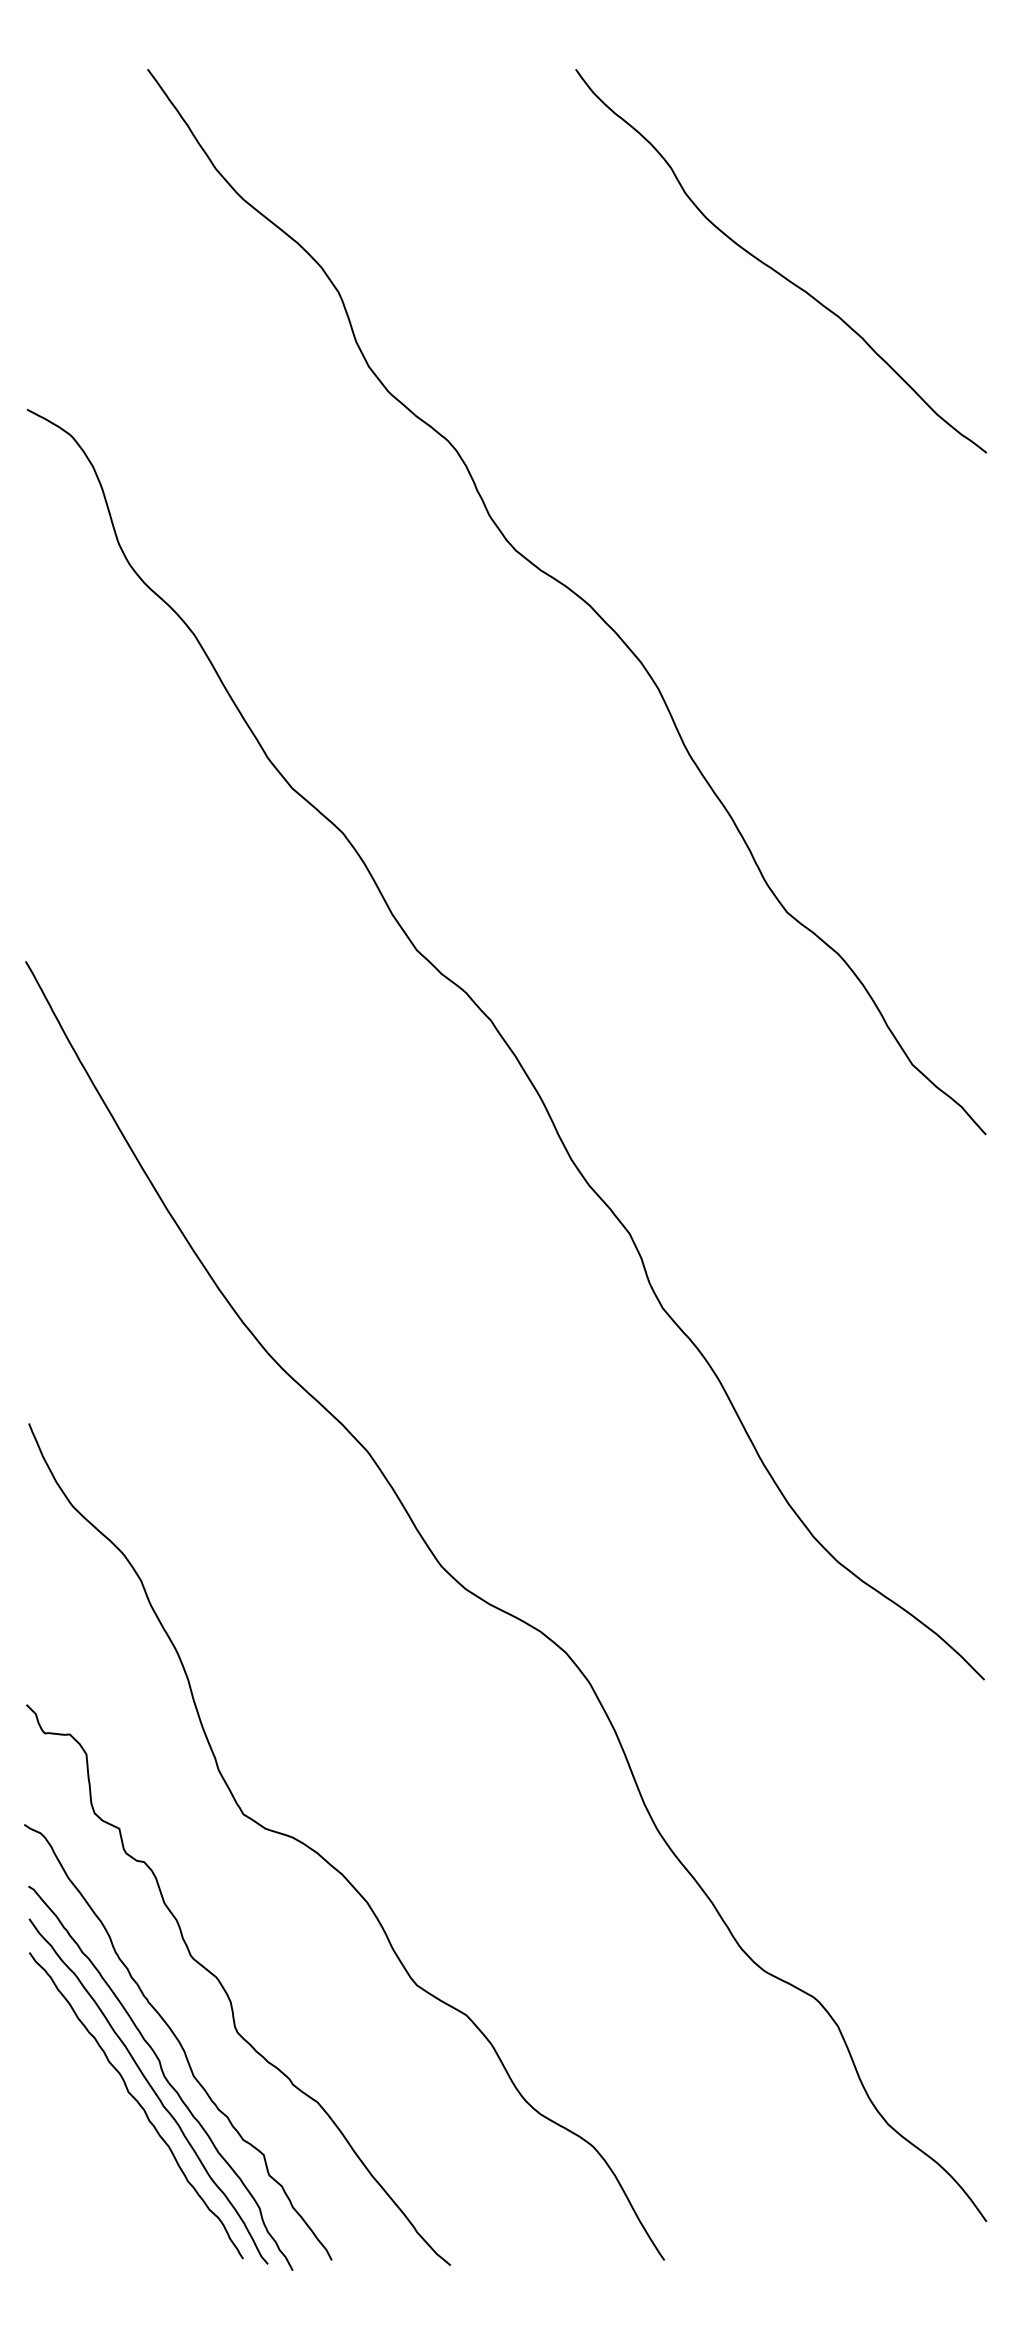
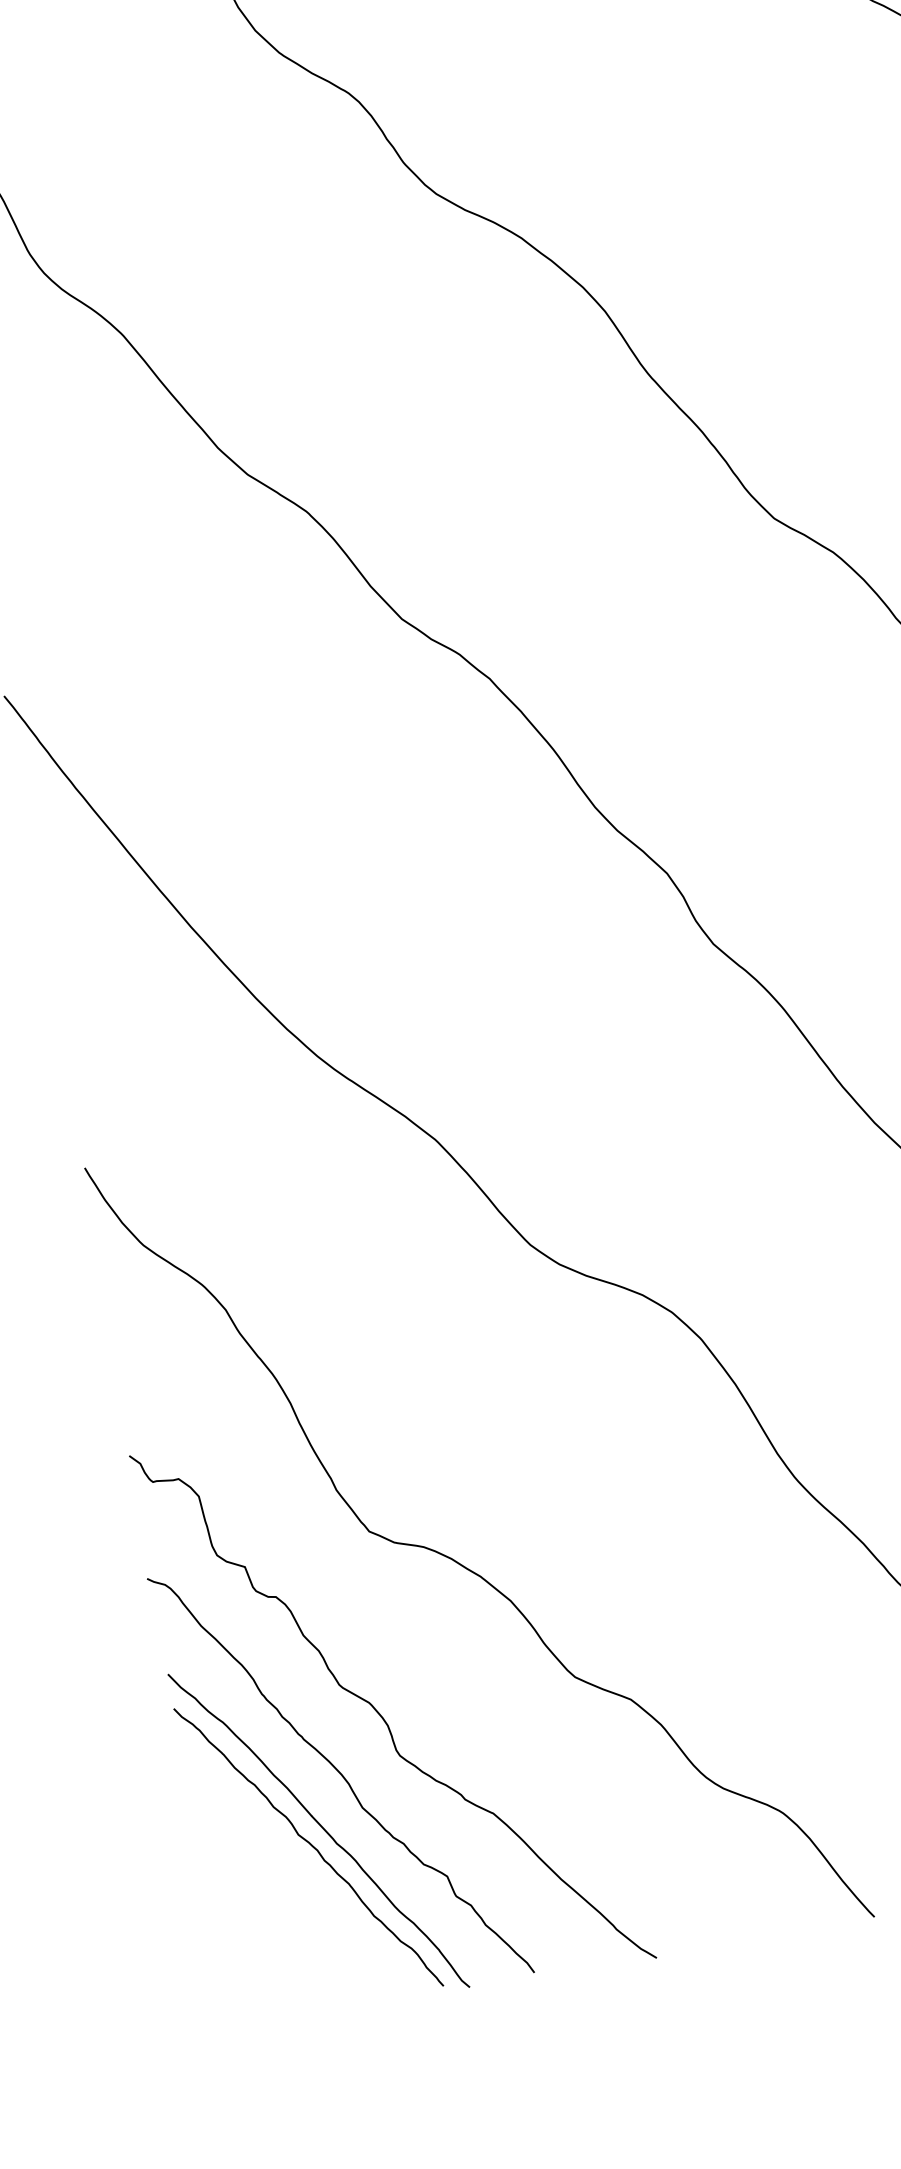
curve: (163, 2076) -> (331, 1812), removed

